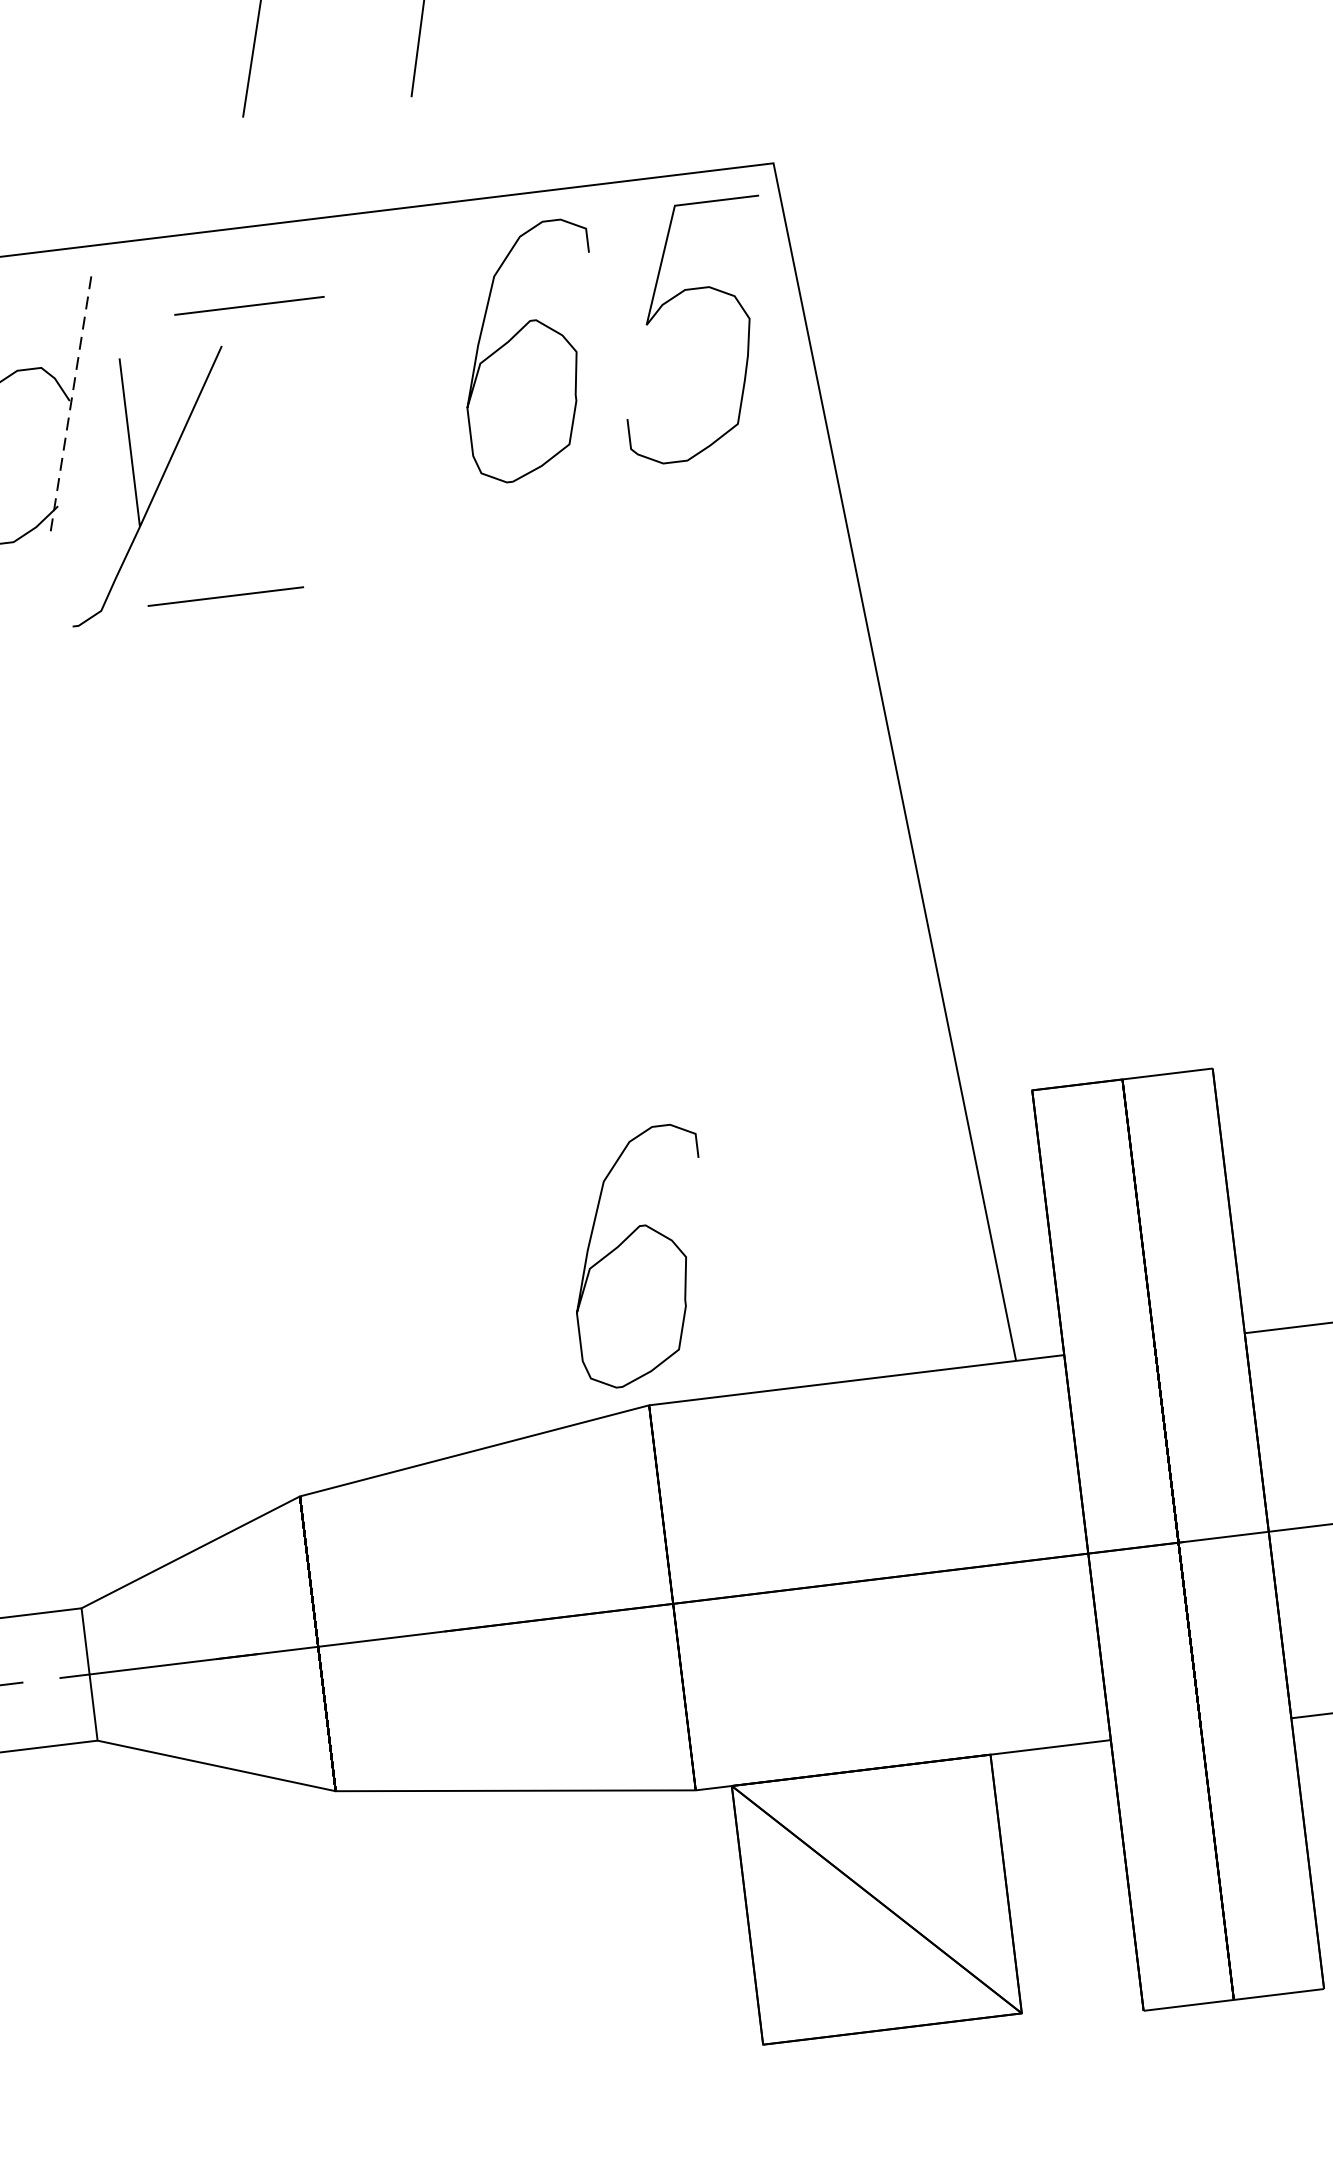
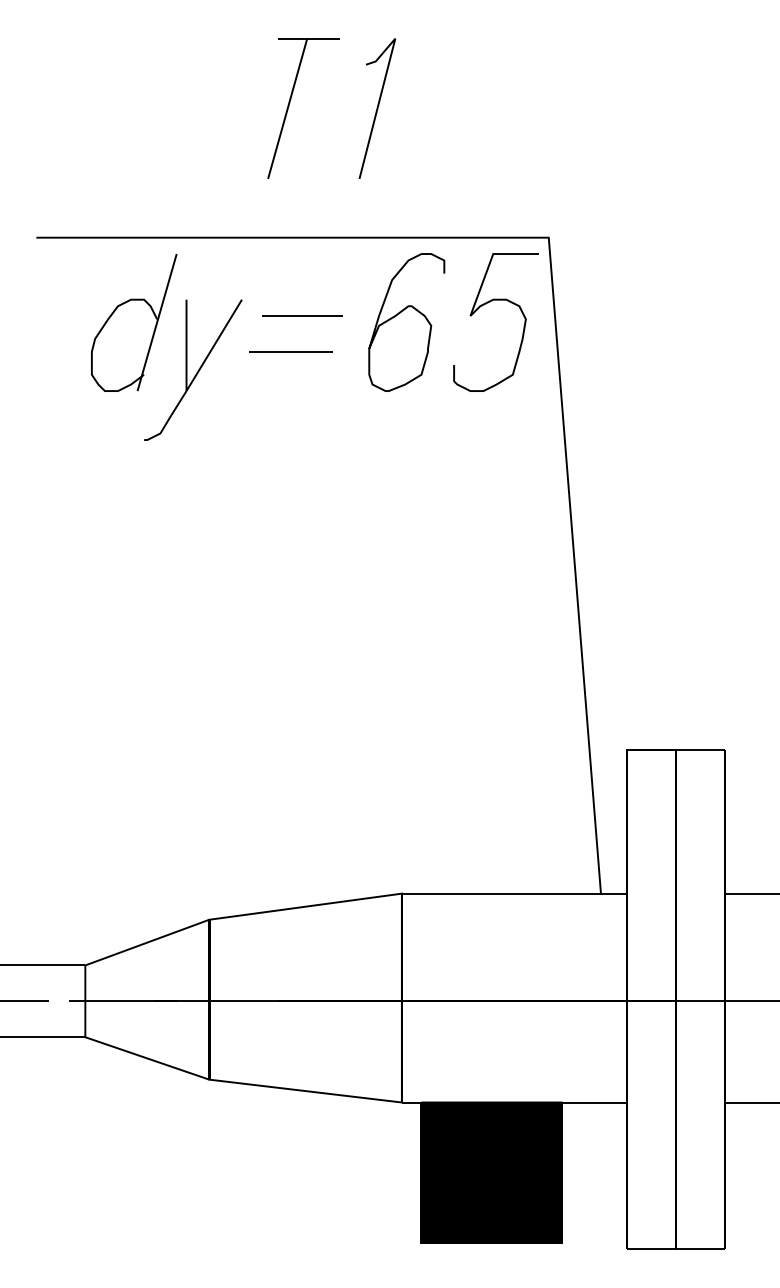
line: (249, 304) -> (302, 315), moved
line: (71, 408) -> (157, 323), dashed -> solid
line: (224, 595) -> (290, 351), moved
curve: (625, 1243) -> (399, 805), removed
fill: (876, 1899) -> (491, 1172), added

